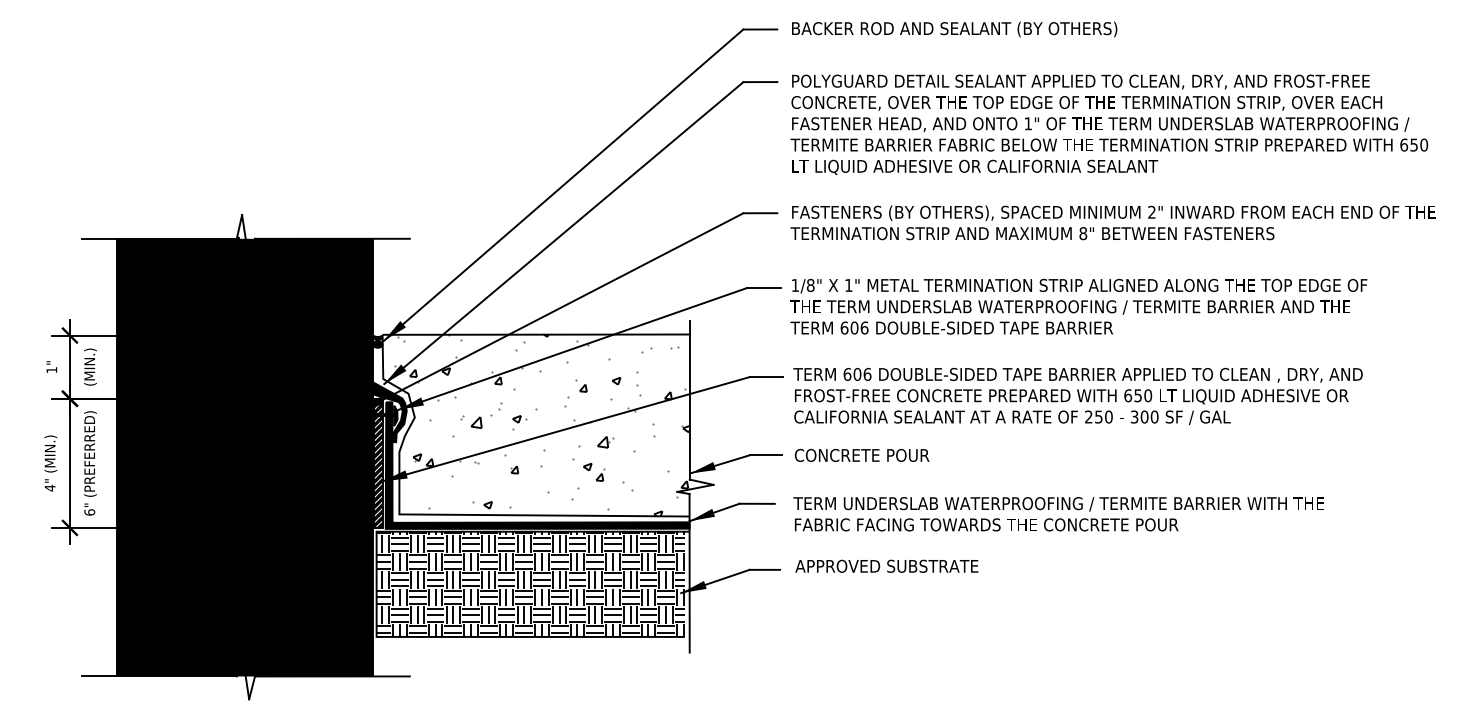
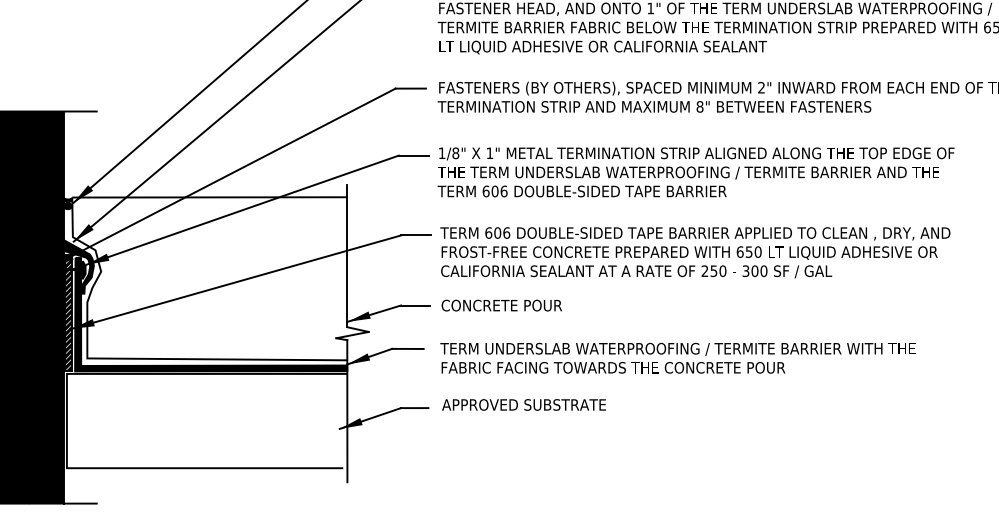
hatch: (542, 425) -> (215, 278), removed
hatch: (530, 583) -> (204, 420), removed

